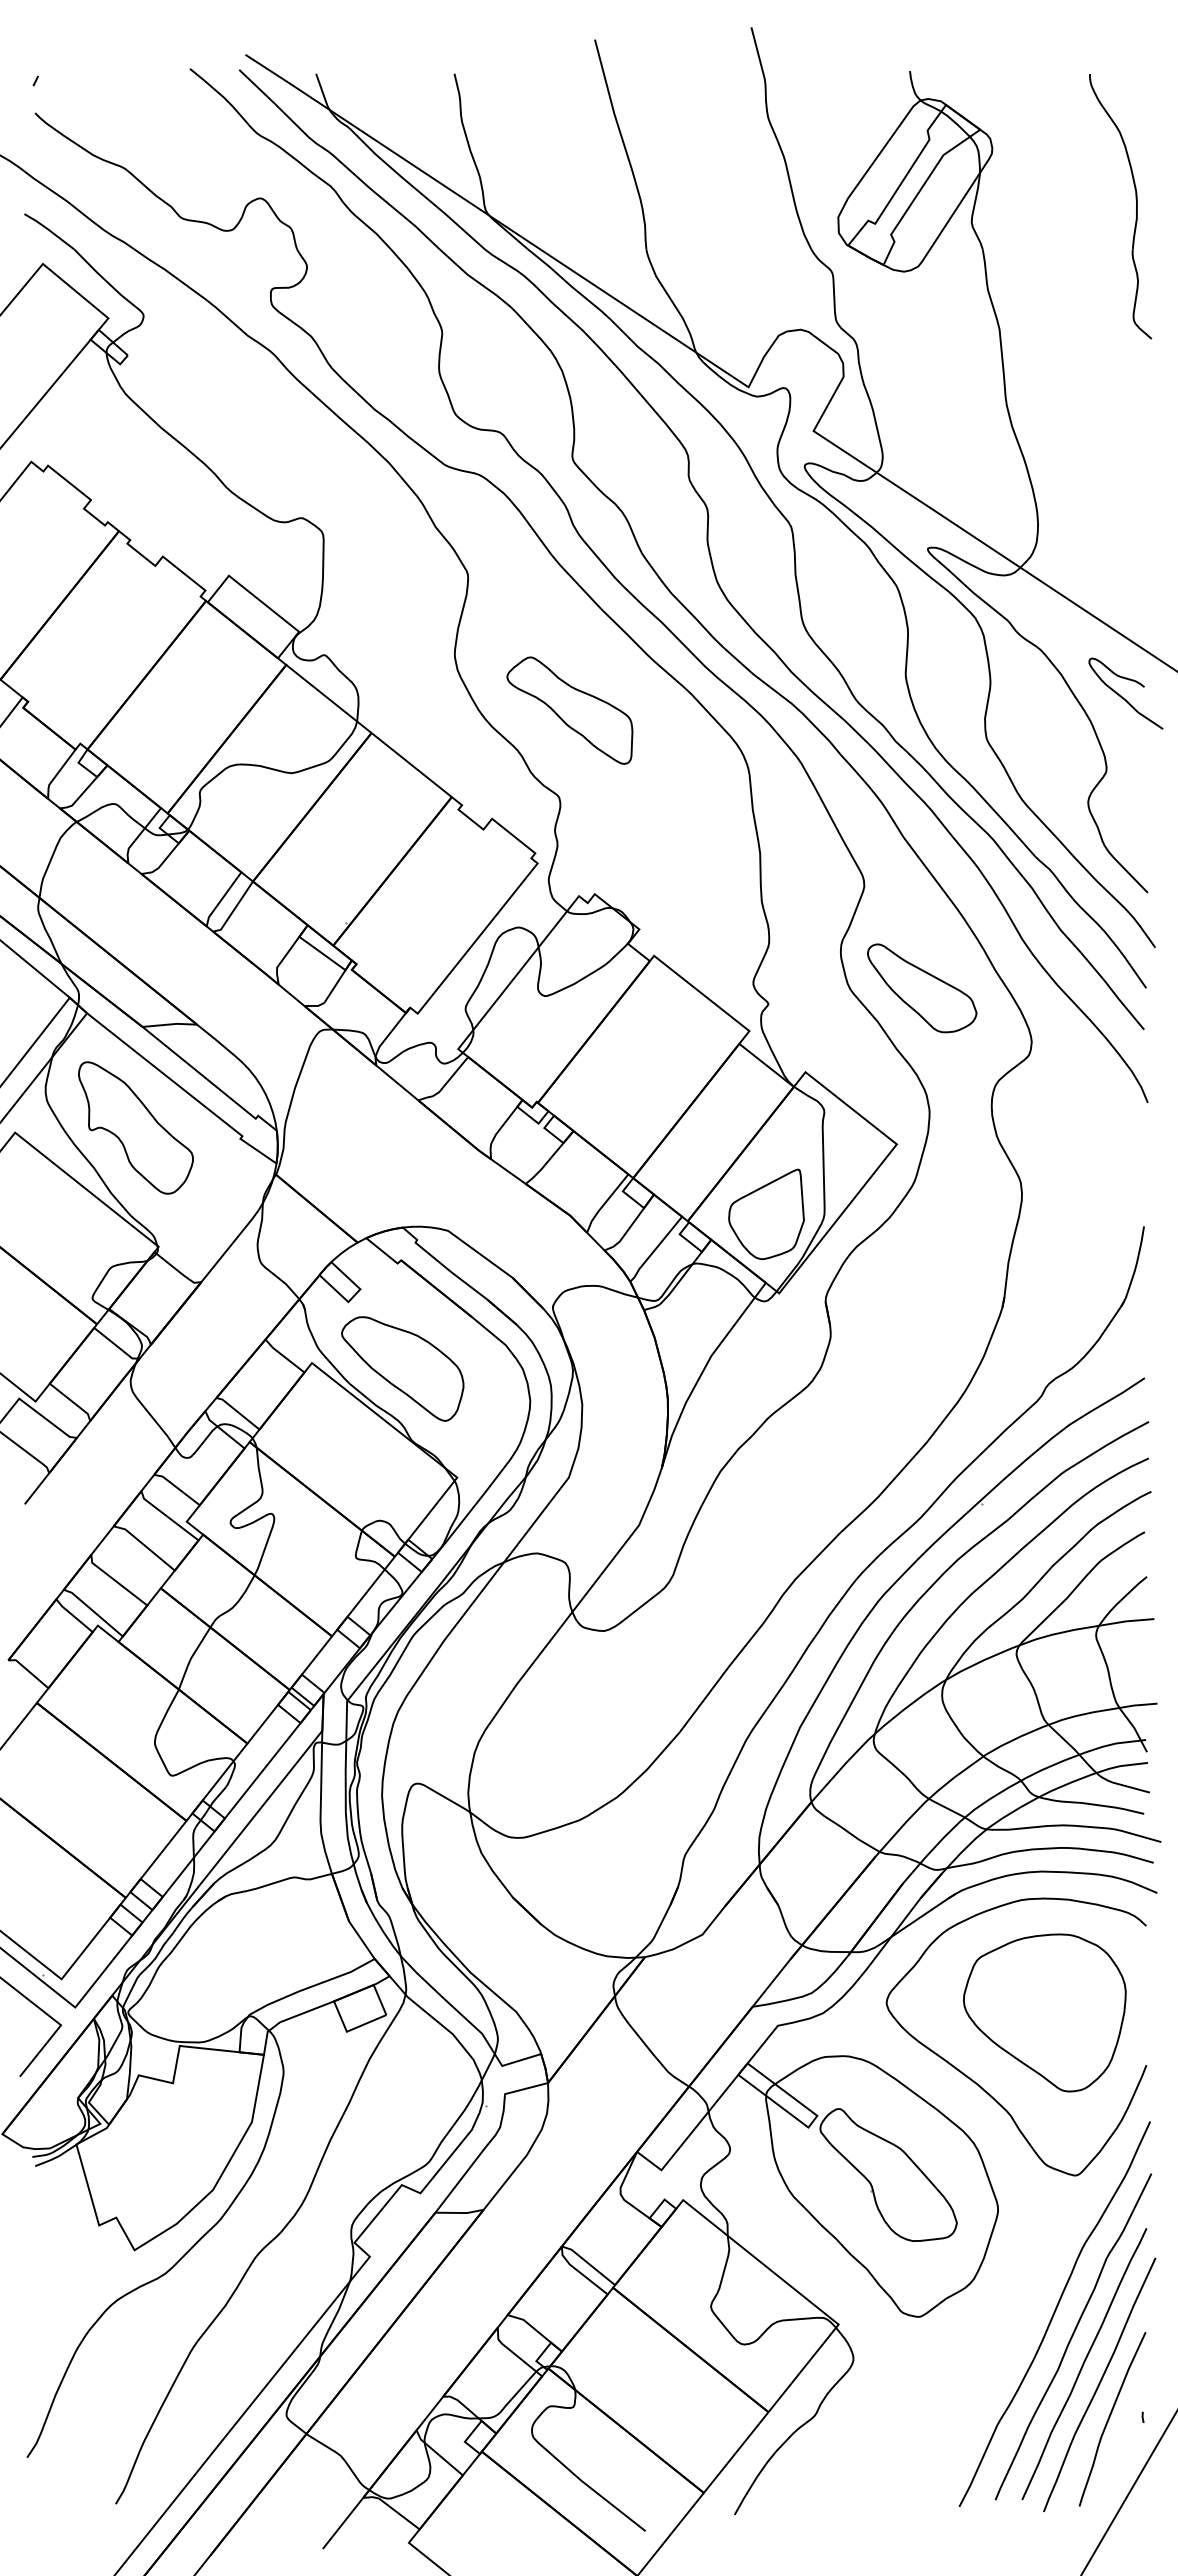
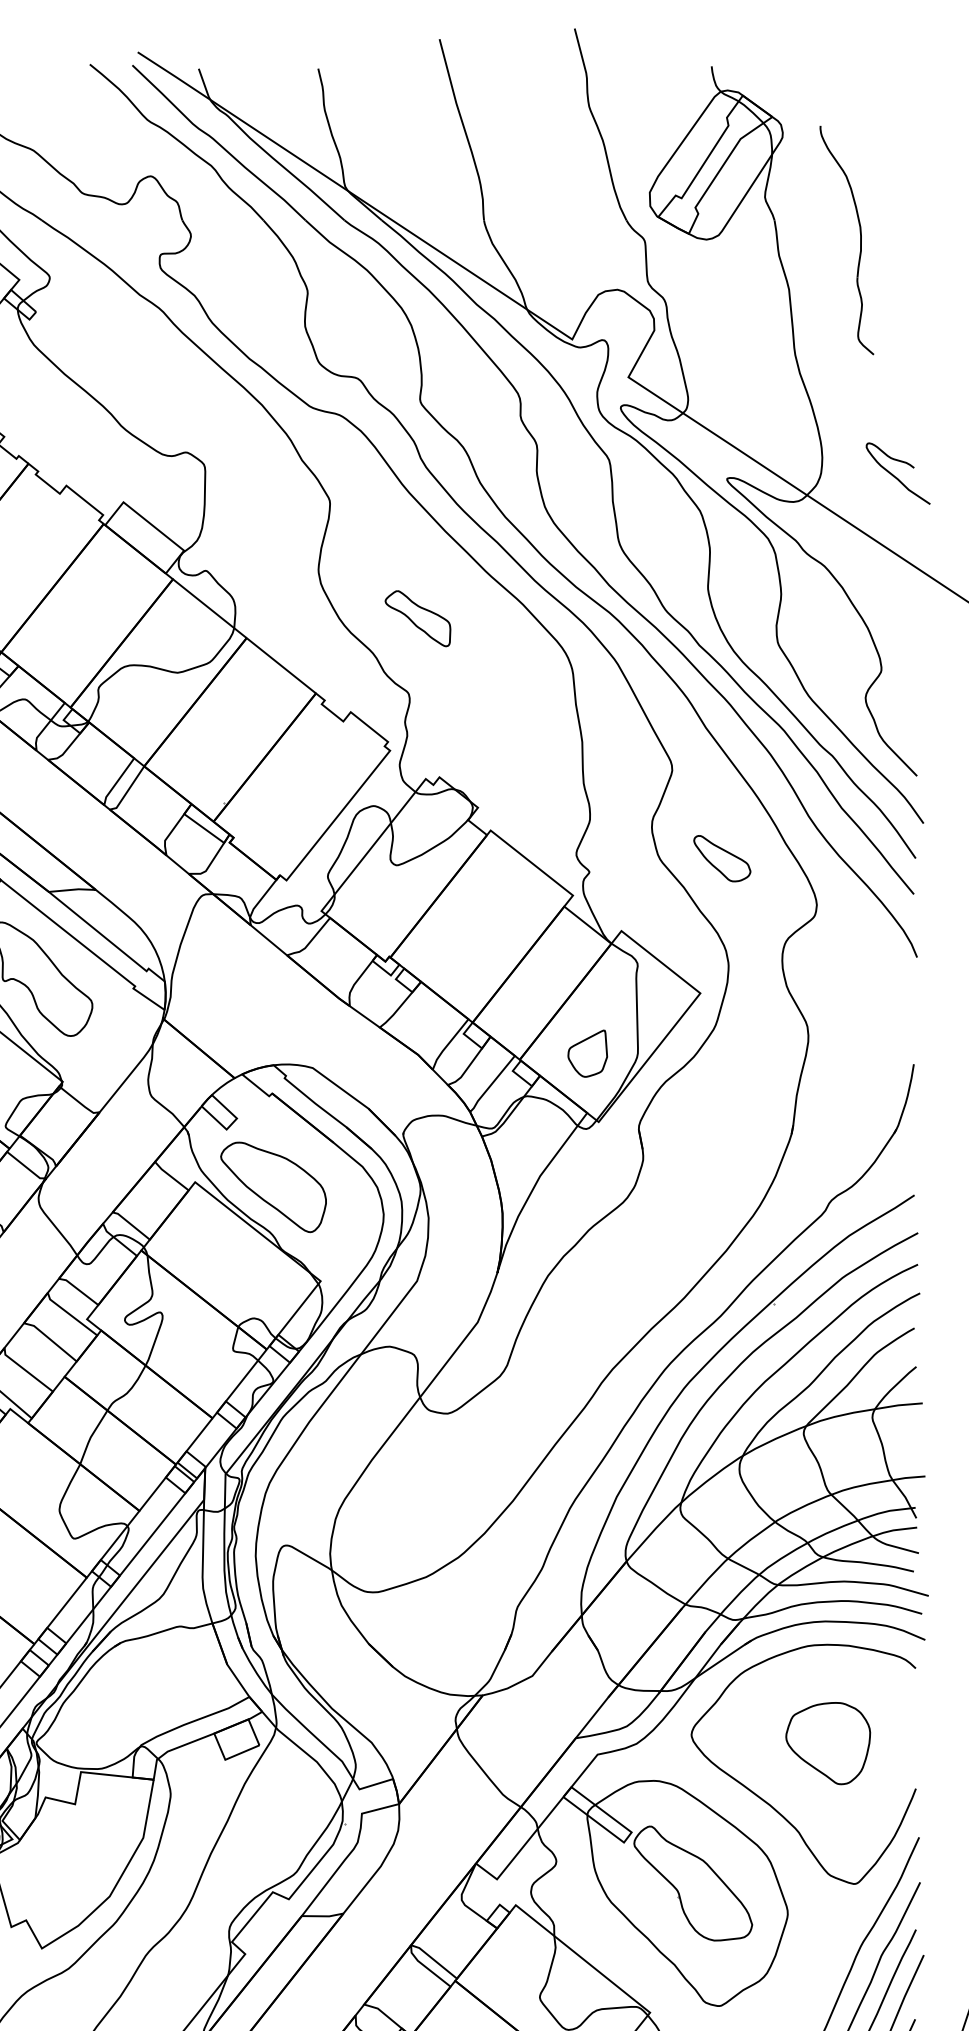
part: (1136, 206) -> (860, 240), moved
curve: (1122, 696) -> (895, 476), moved
part: (569, 710) -> (417, 618), size x0.6
part: (922, 988) -> (722, 858), size x0.6
part: (766, 1213) -> (587, 1053), size x0.6
part: (1044, 2012) -> (827, 1743), size x0.6

